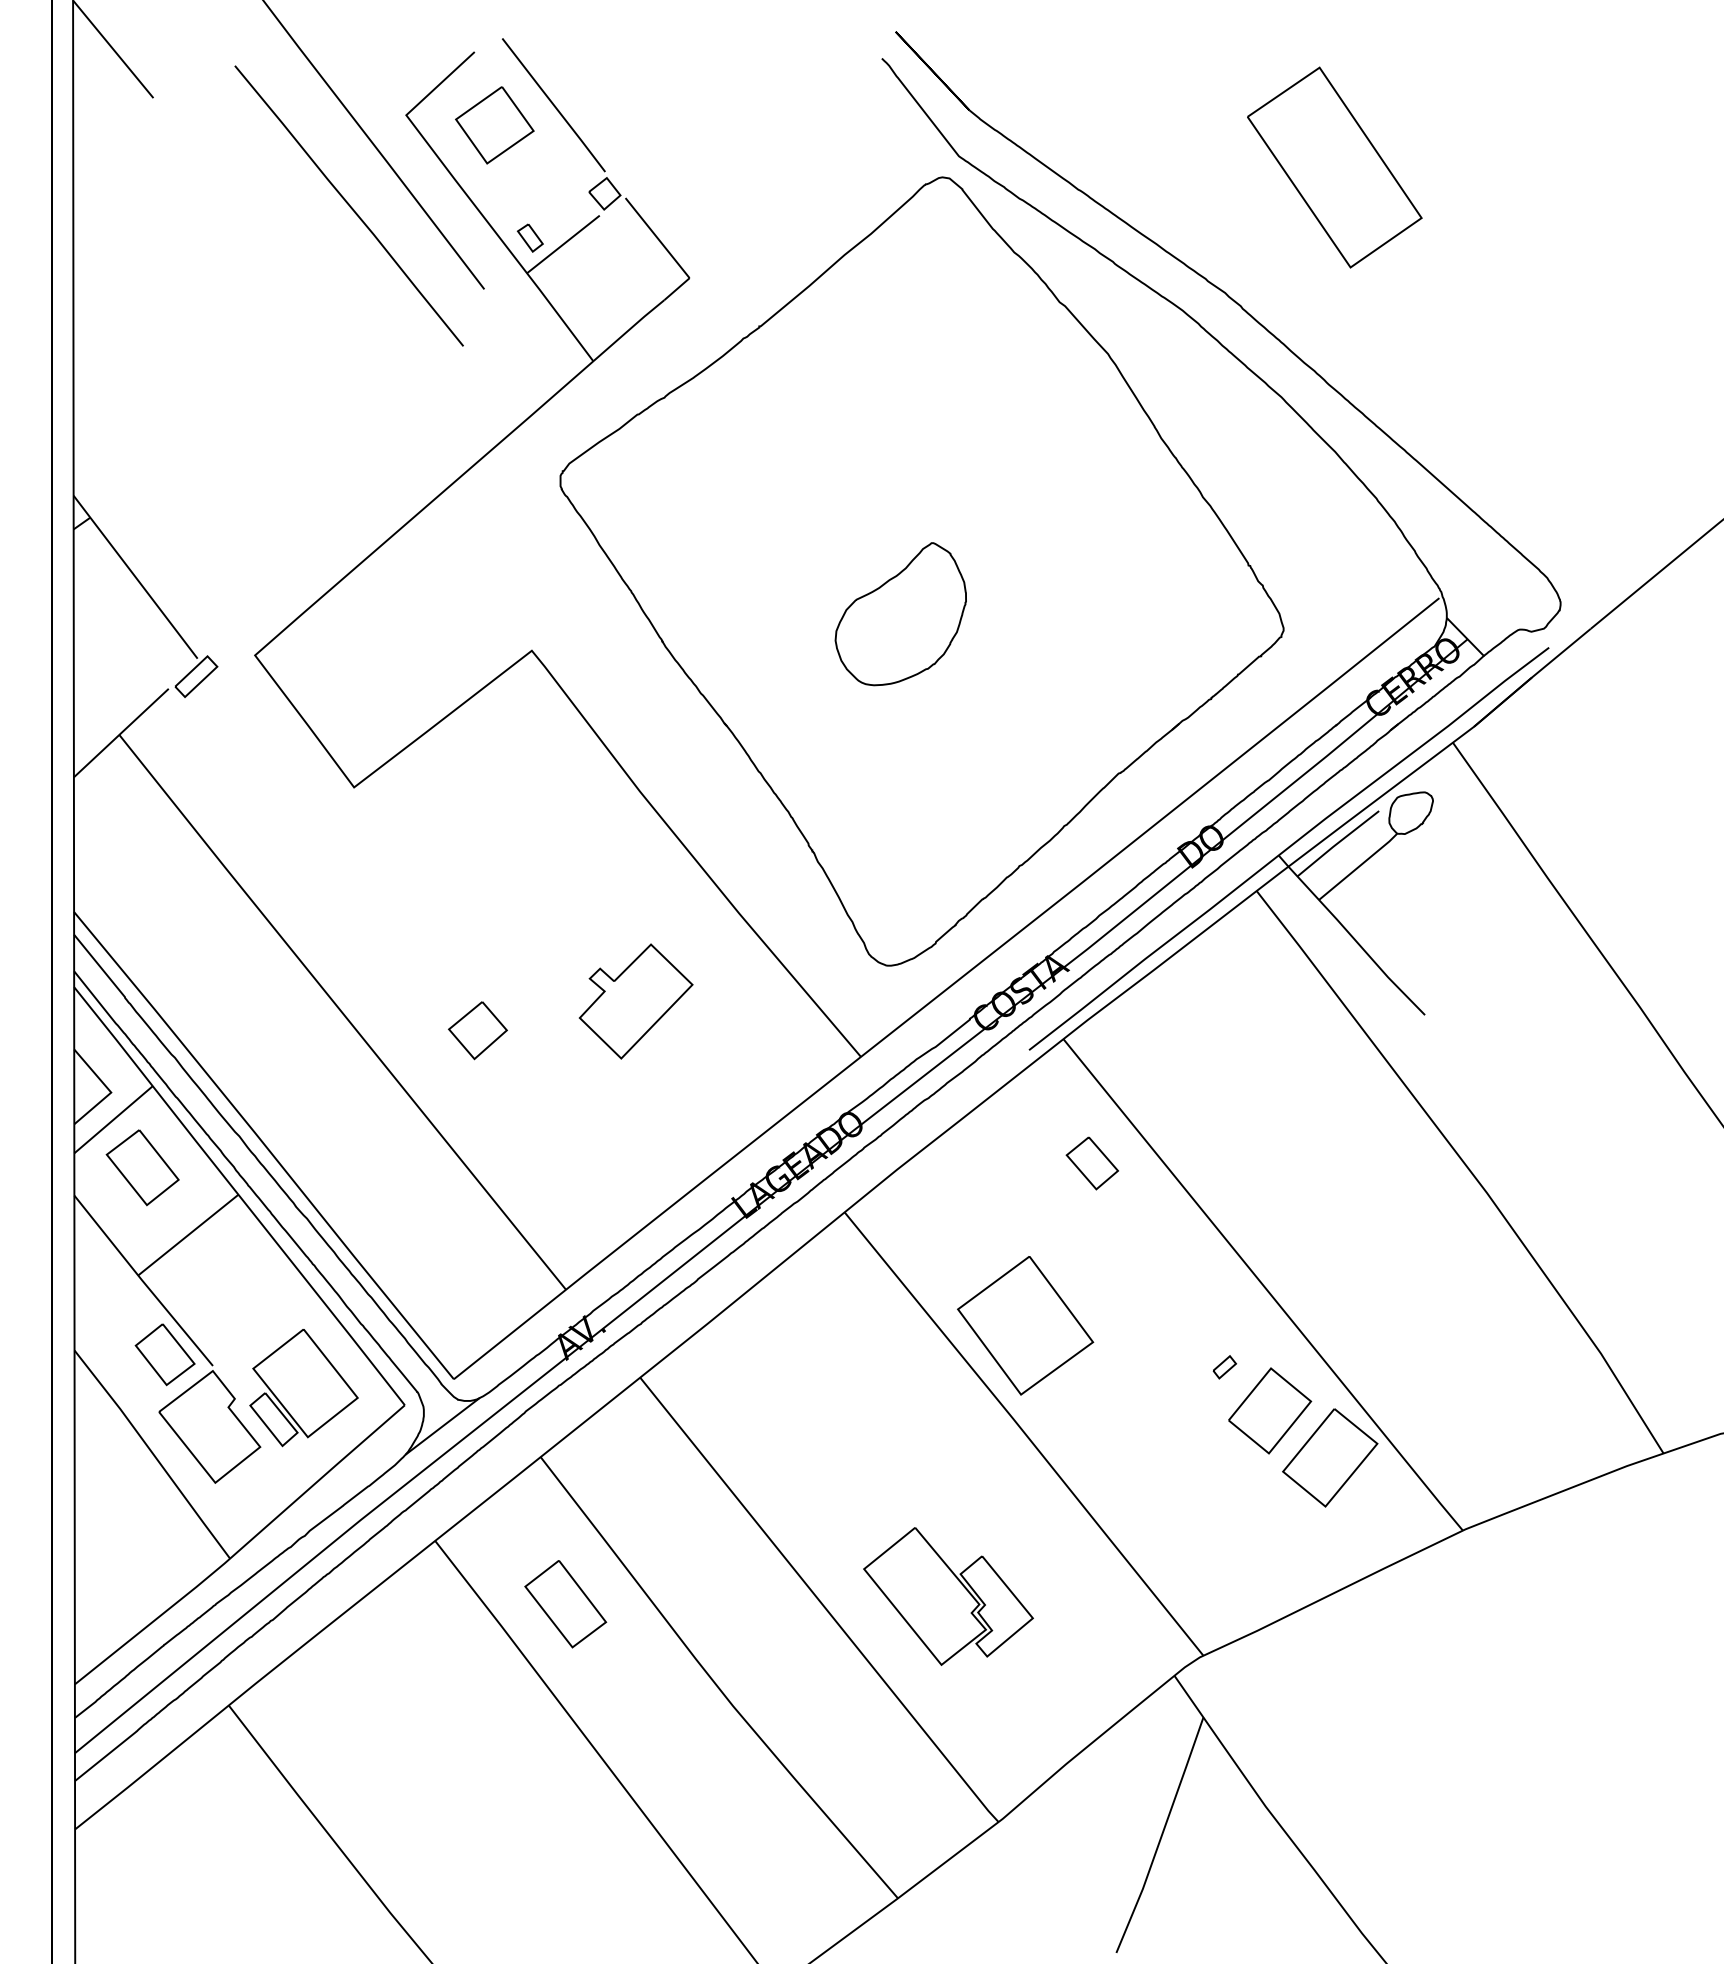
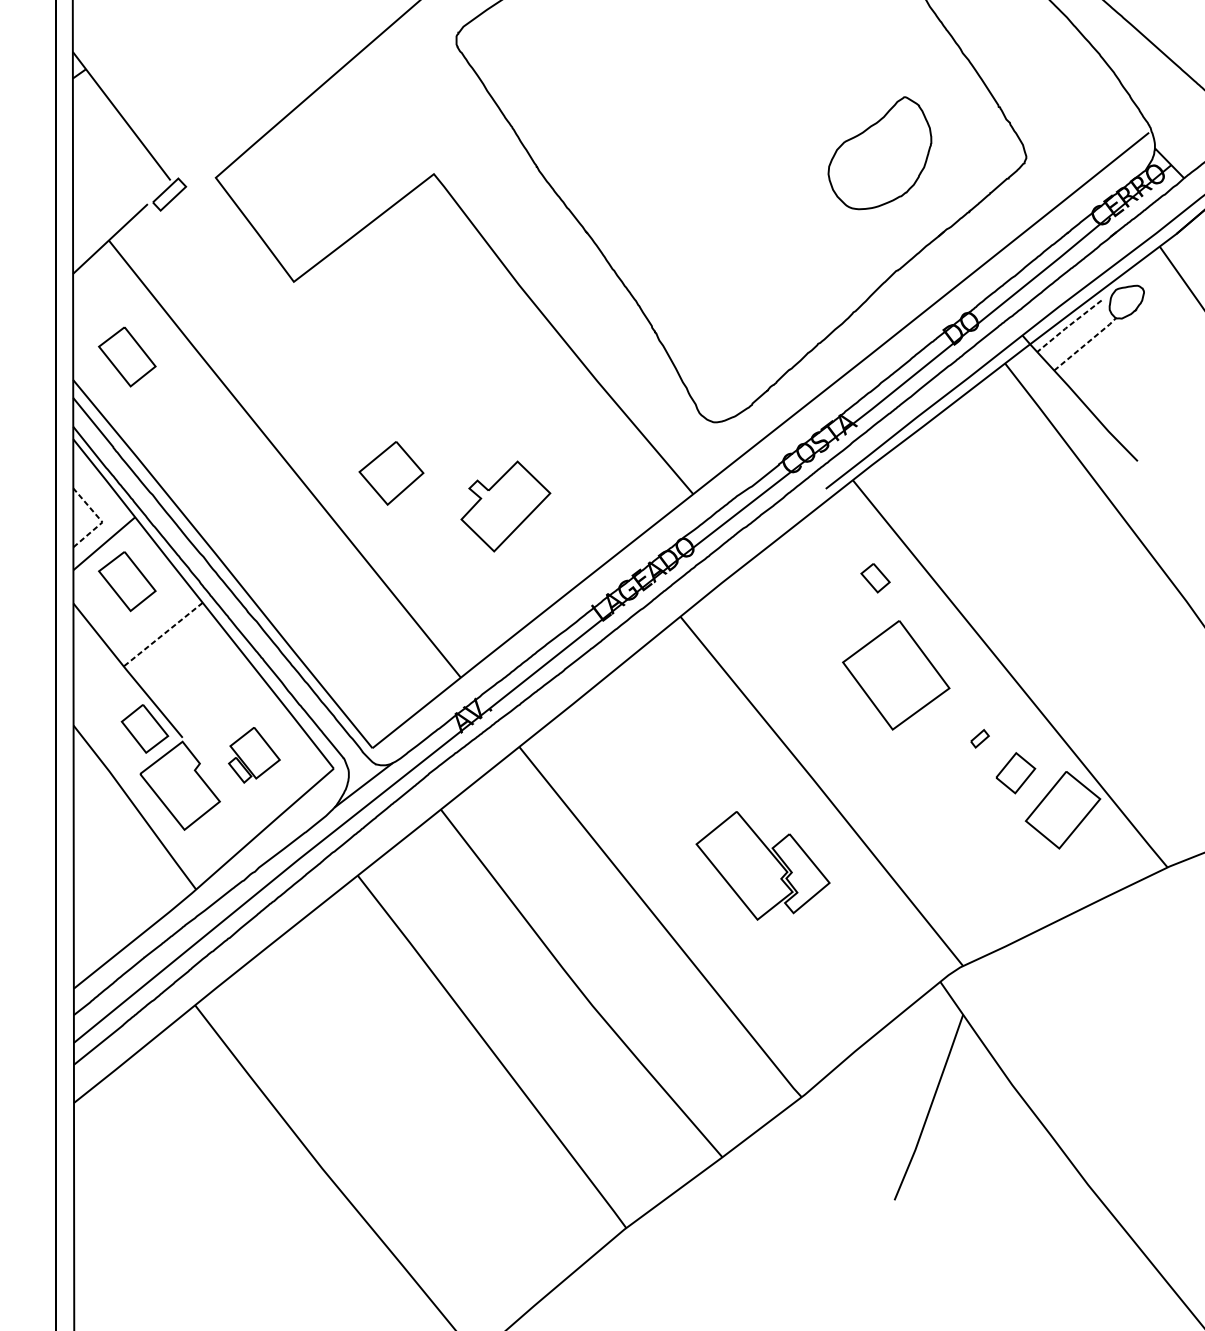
part: (900, 614) -> (879, 153), moved
line: (1337, 843) -> (1068, 326), solid -> dashed
line: (1359, 866) -> (1086, 344), solid -> dashed
part: (142, 882) -> (127, 356), added
part: (635, 1001) -> (505, 506), moved
part: (477, 1030) -> (391, 473), size x1.4
line: (108, 1089) -> (100, 519), solid -> dashed
part: (1091, 1163) -> (874, 578), size x0.7
line: (187, 1235) -> (162, 634), solid -> dashed
part: (1025, 1325) -> (896, 675), moved
part: (303, 1388) -> (254, 755), size x0.6
part: (1270, 1410) -> (1016, 772), size x0.6
part: (948, 1596) -> (763, 865), moved
part: (565, 1604) -> (460, 925), removed

